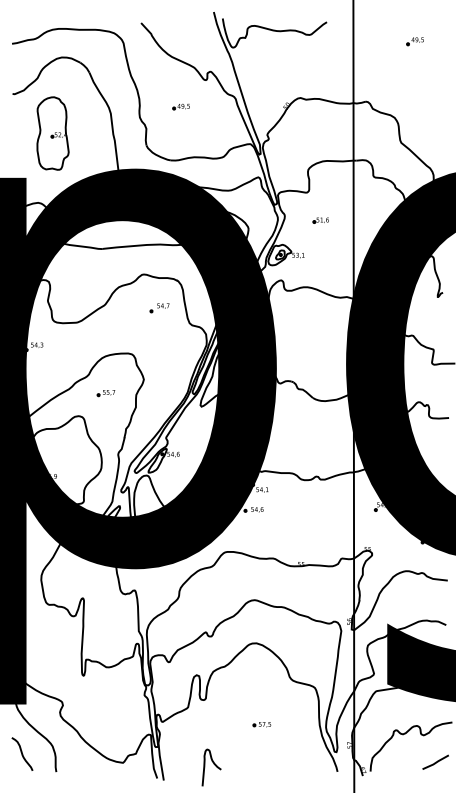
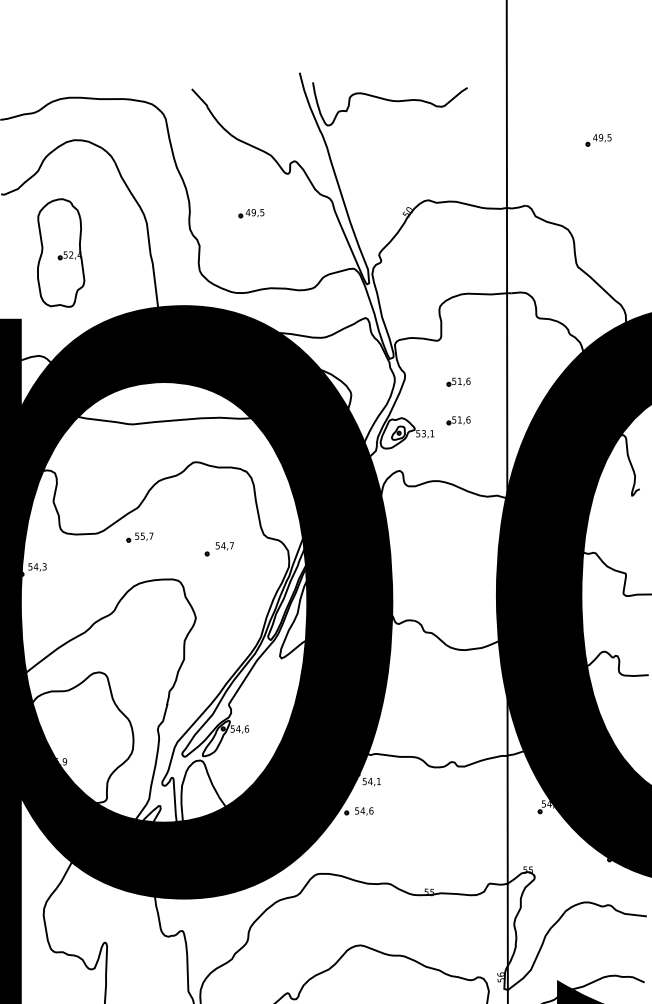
part: (414, 41) -> (597, 140), moved
part: (320, 246) -> (457, 420), added
part: (159, 308) -> (219, 549), moved
part: (105, 393) -> (138, 537), moved

